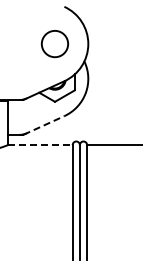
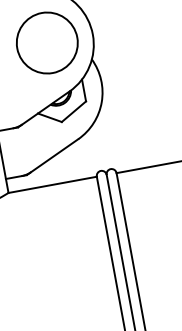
circle: (54, 43) -> (46, 42), size x1.67
line: (44, 125) -> (53, 157), dashed -> solid
line: (40, 145) -> (52, 185), dashed -> solid

